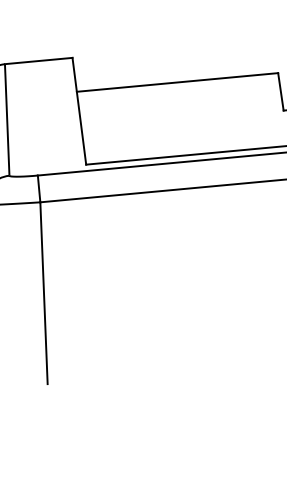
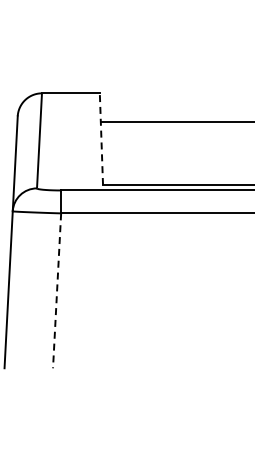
line: (79, 111) -> (101, 139), solid -> dashed
line: (44, 292) -> (57, 290), solid -> dashed

